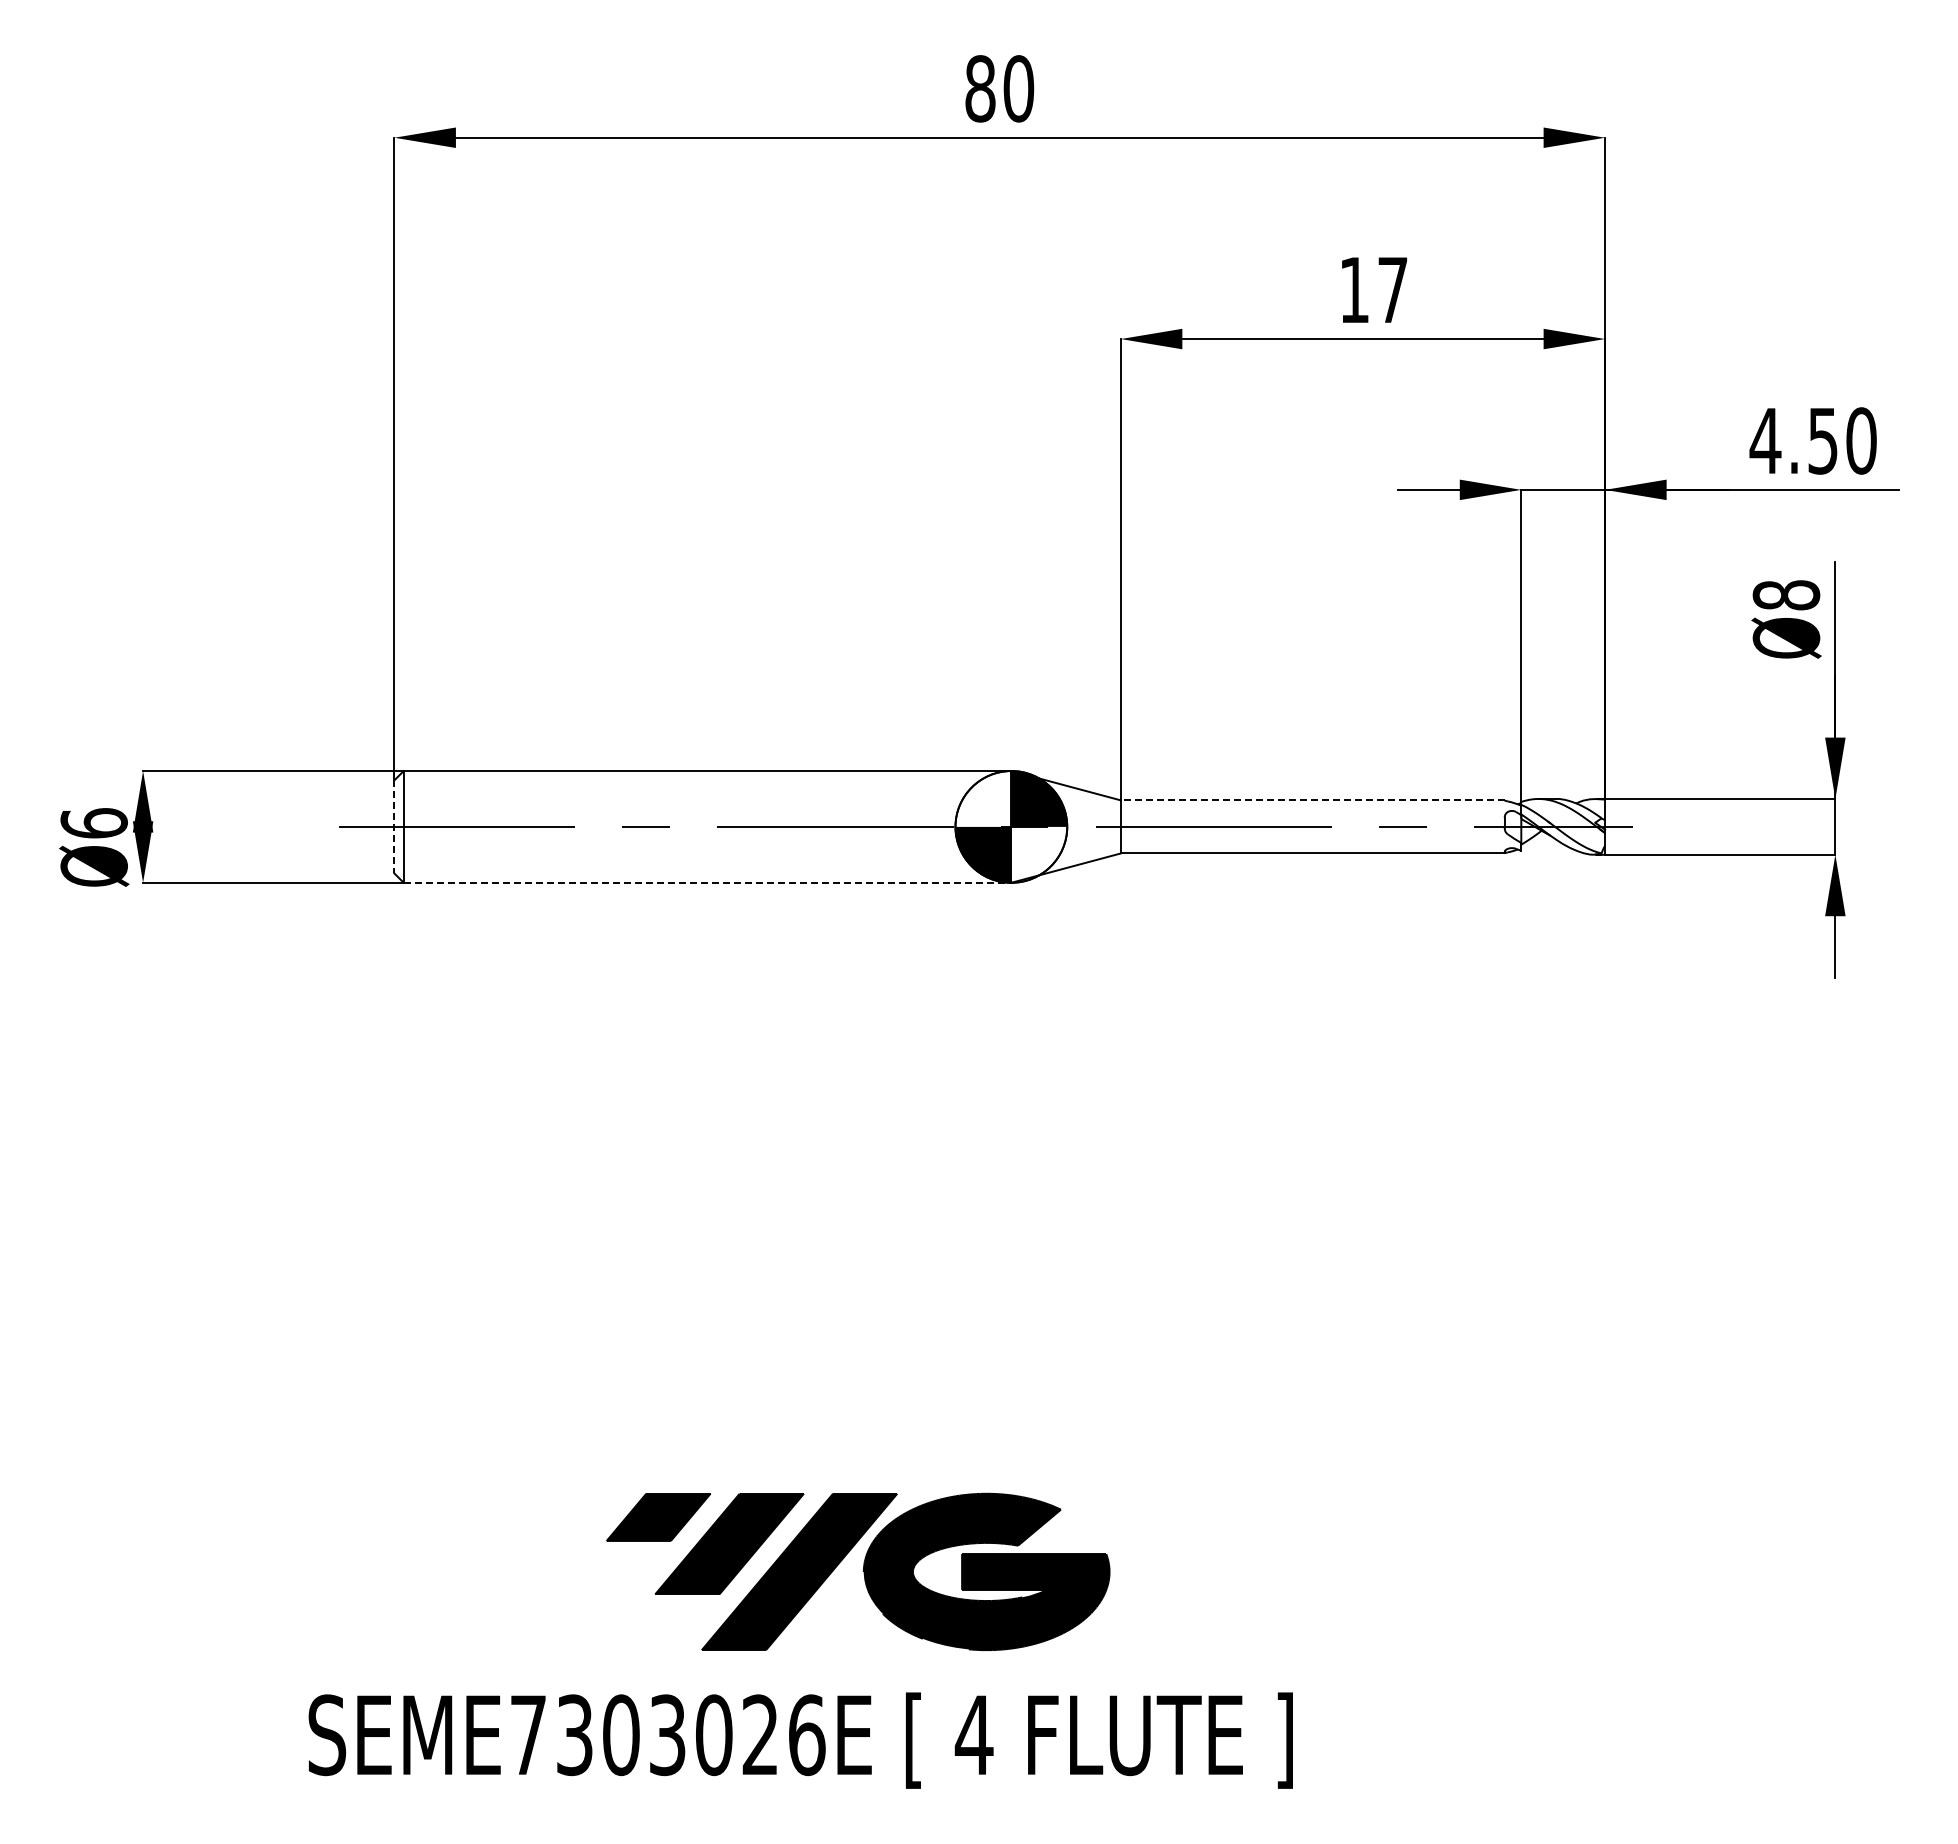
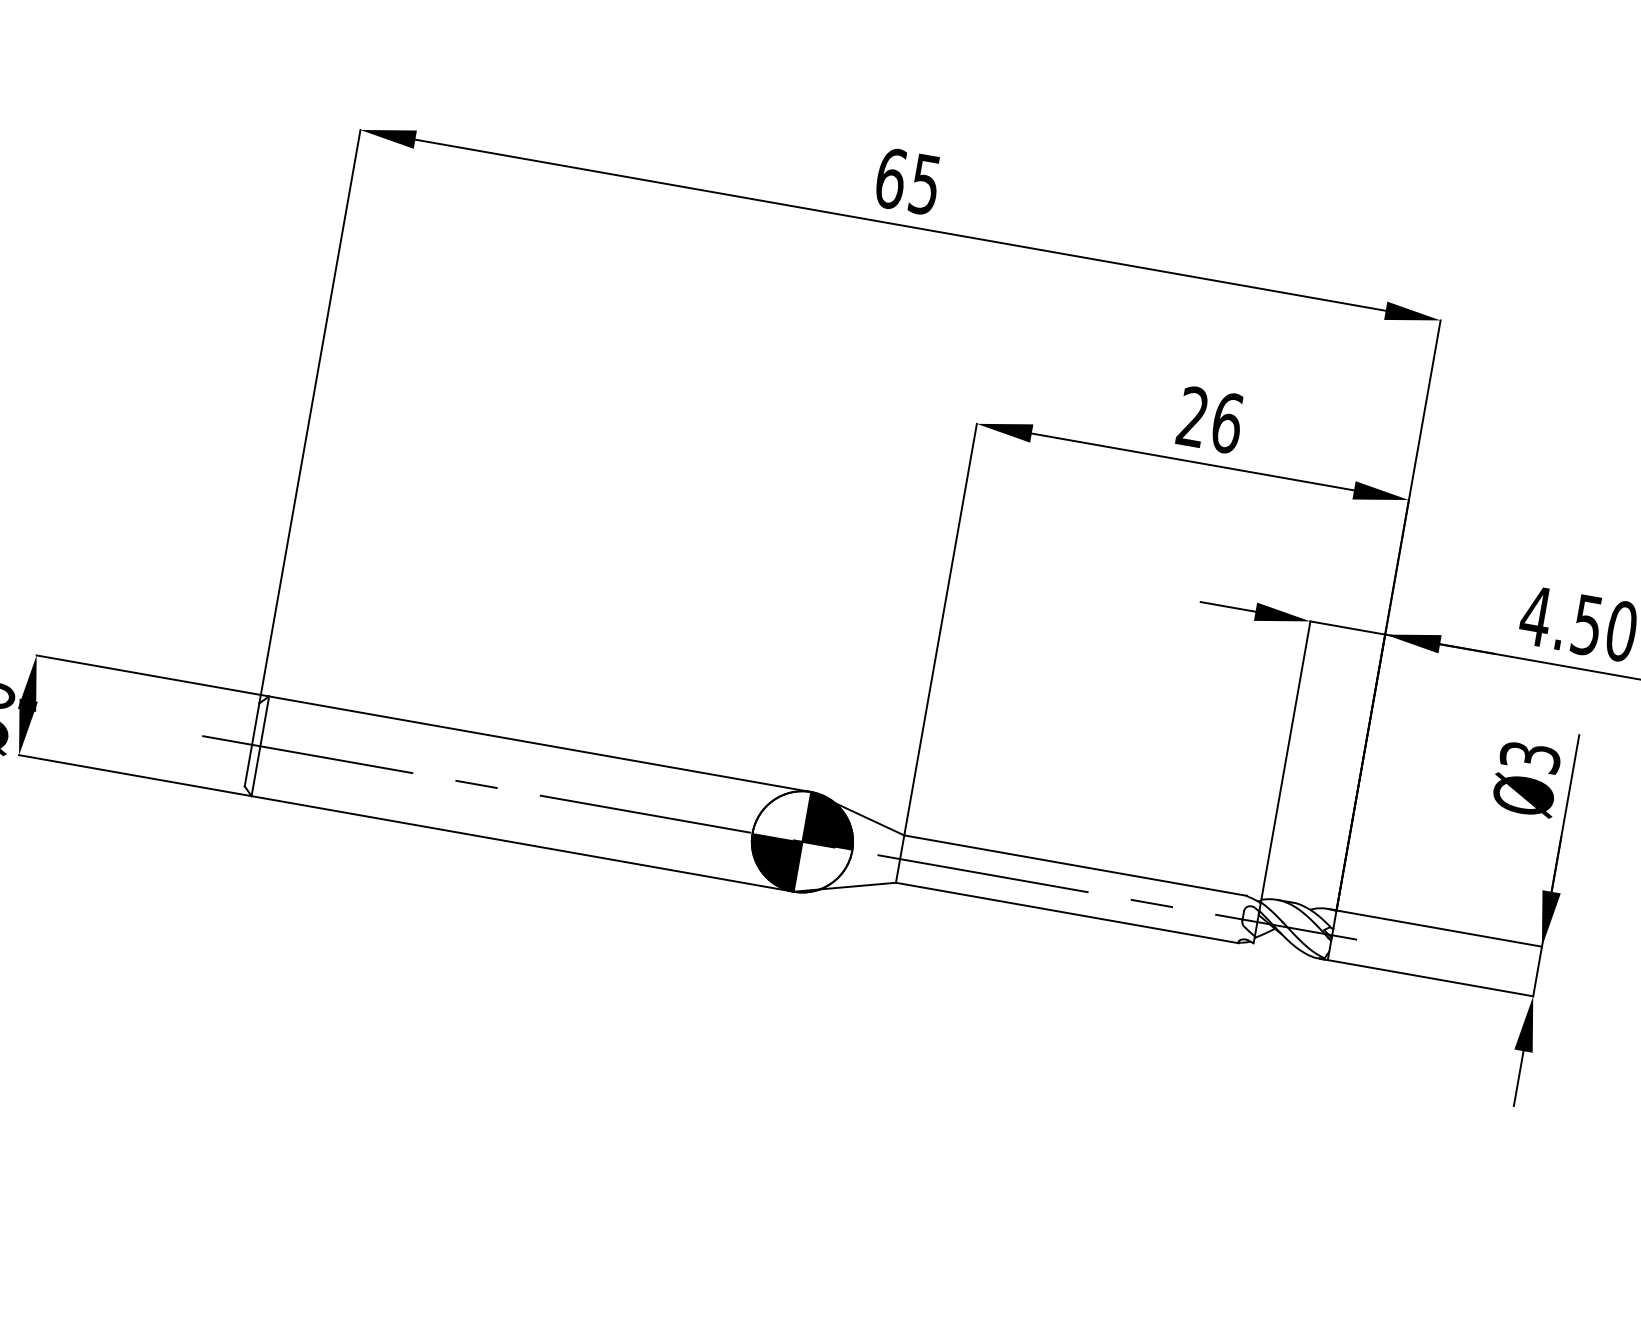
text: (999, 88) -> (908, 181), 80 -> 65
text: (1374, 289) -> (1210, 419), 17 -> 26
text: (1786, 595) -> (1530, 757), Ø8 -> Ø3
line: (1312, 800) -> (1075, 865), dashed -> solid
line: (394, 826) -> (252, 744), dashed -> solid
line: (707, 882) -> (522, 843), dashed -> solid

